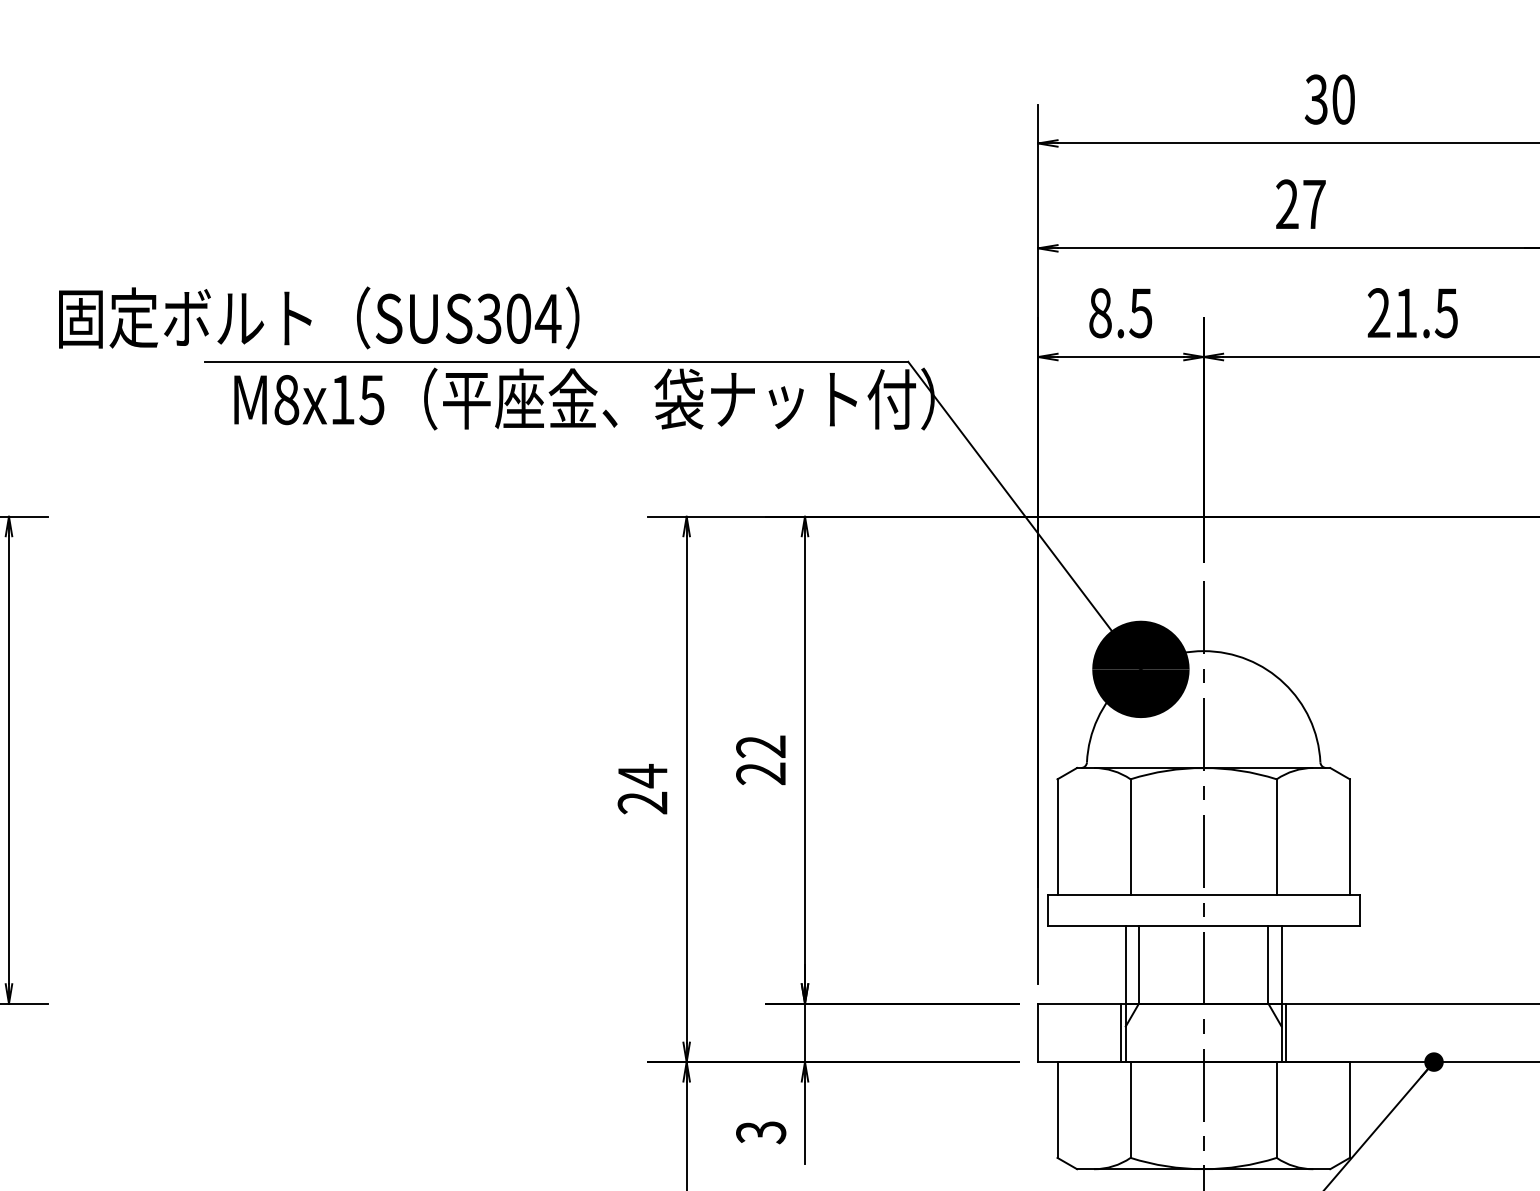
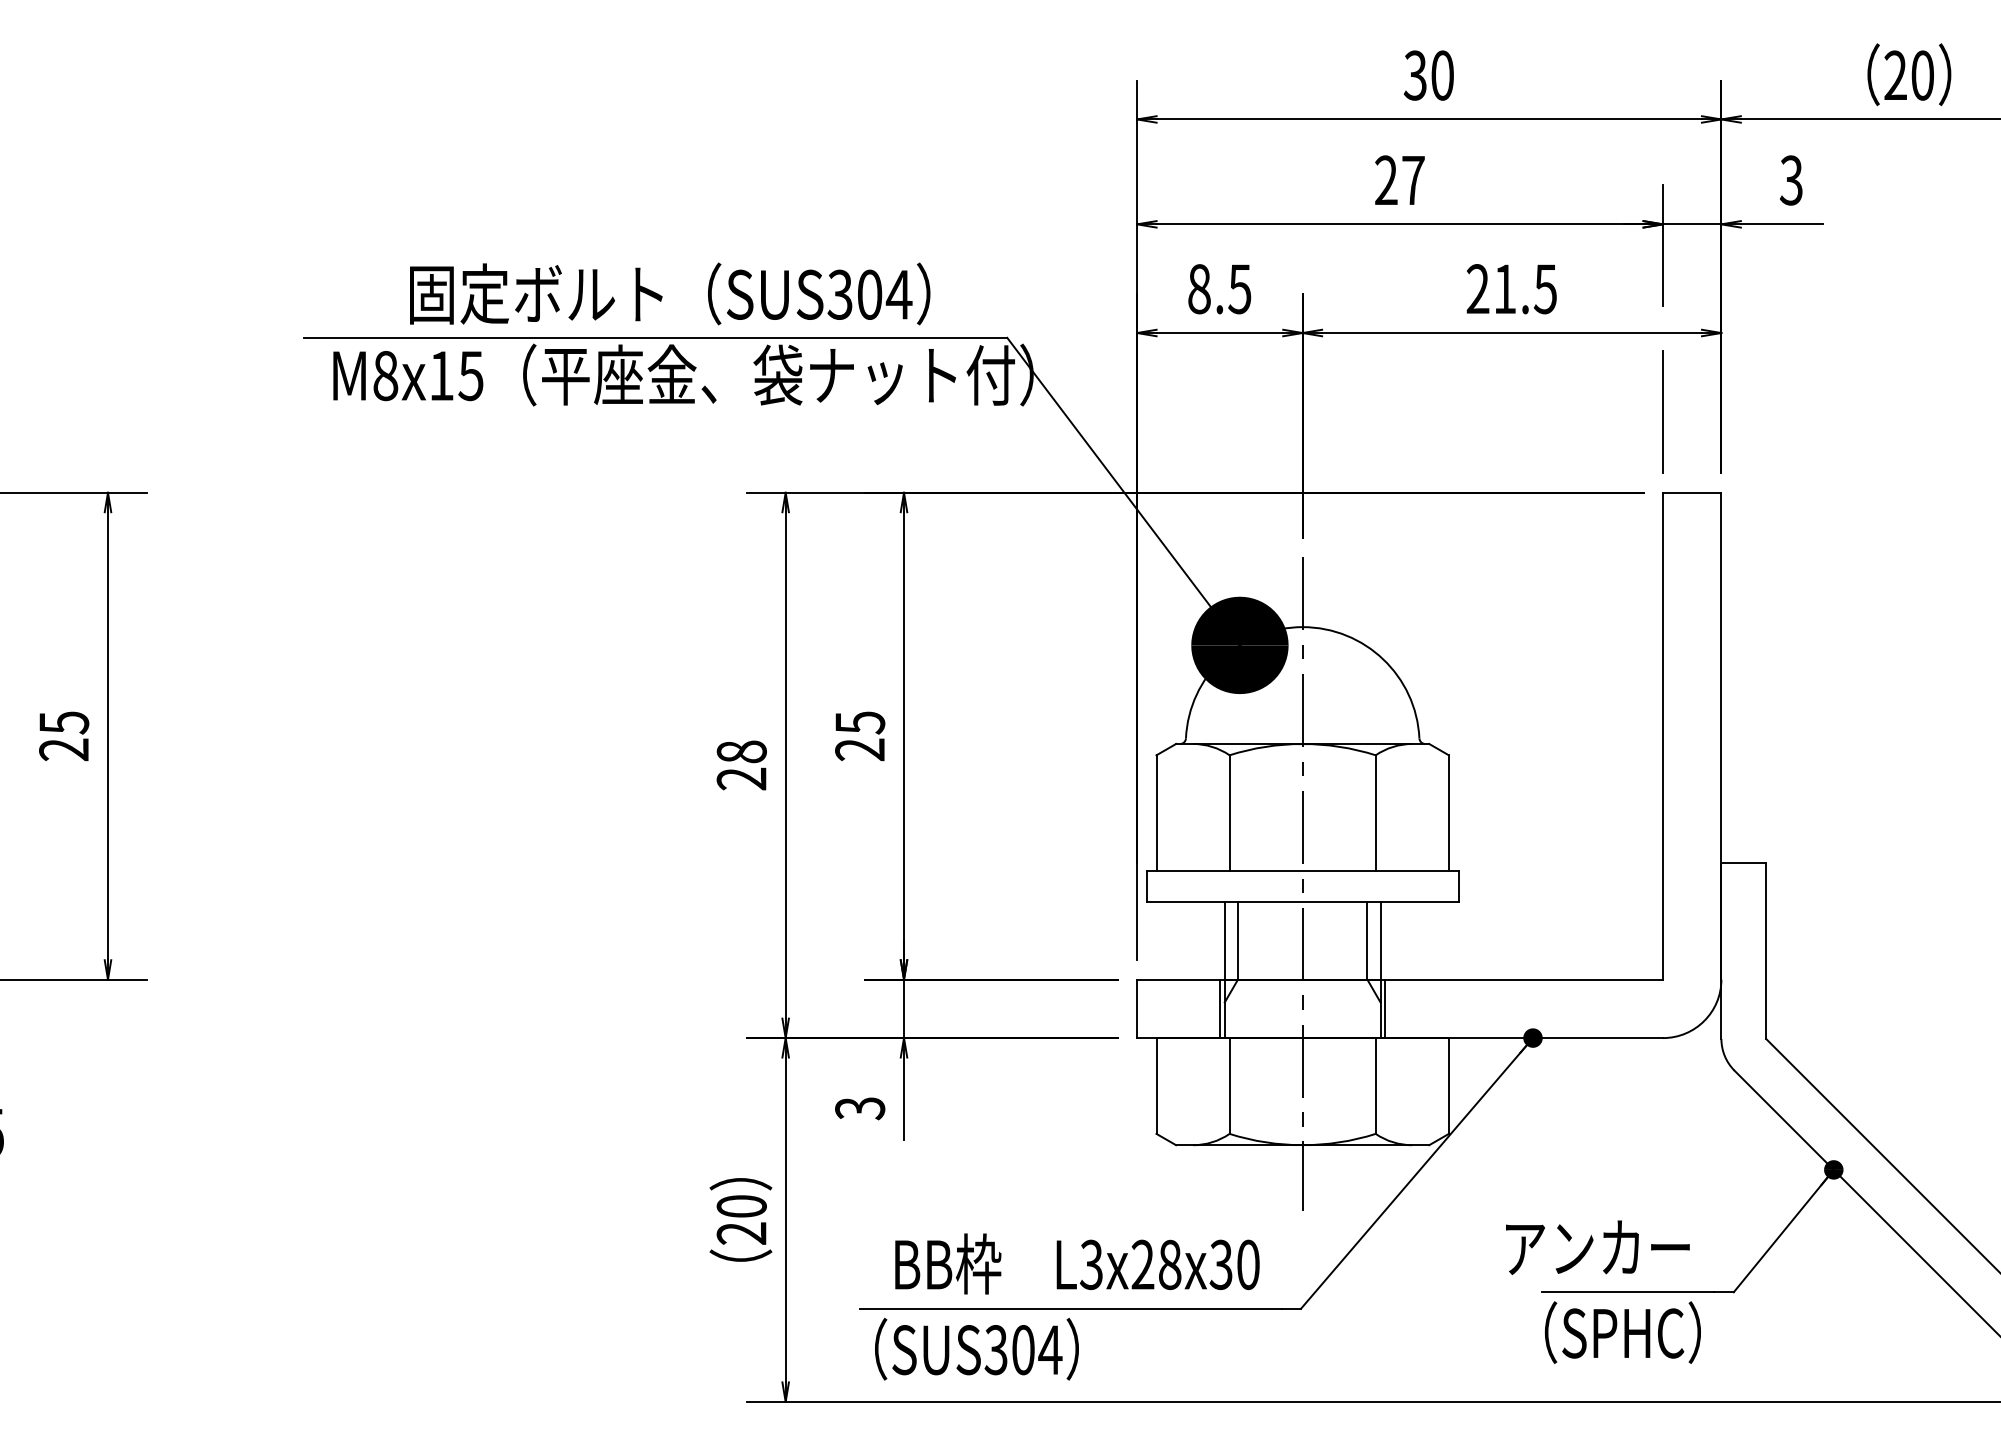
text: (319, 317) -> (670, 293), moved
text: (761, 746) -> (860, 722), 22 -> 25
text: (642, 775) -> (741, 751), 24 -> 28

